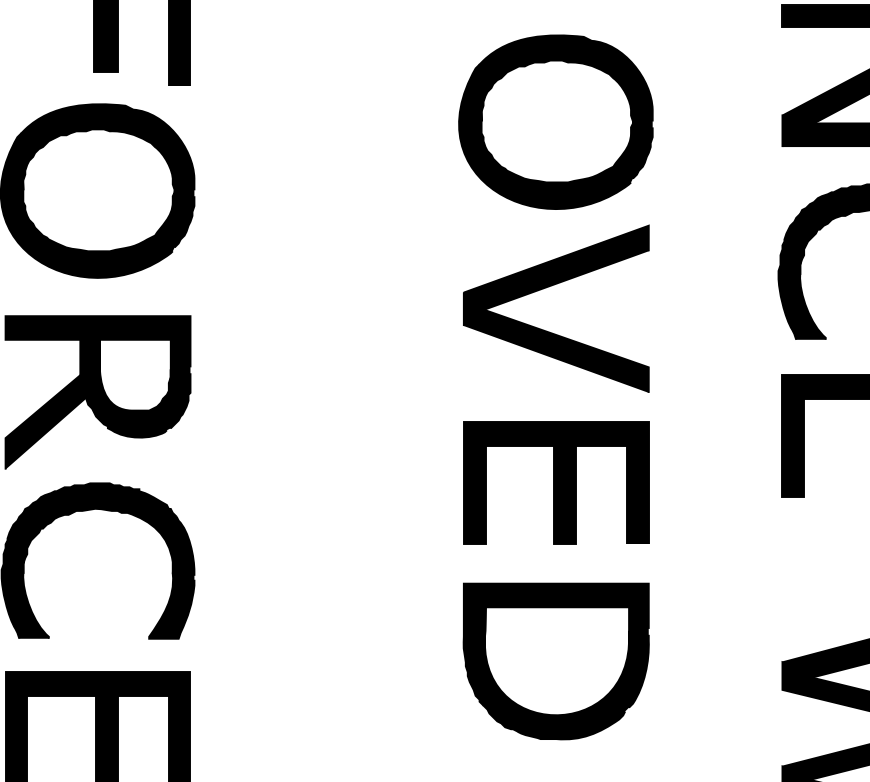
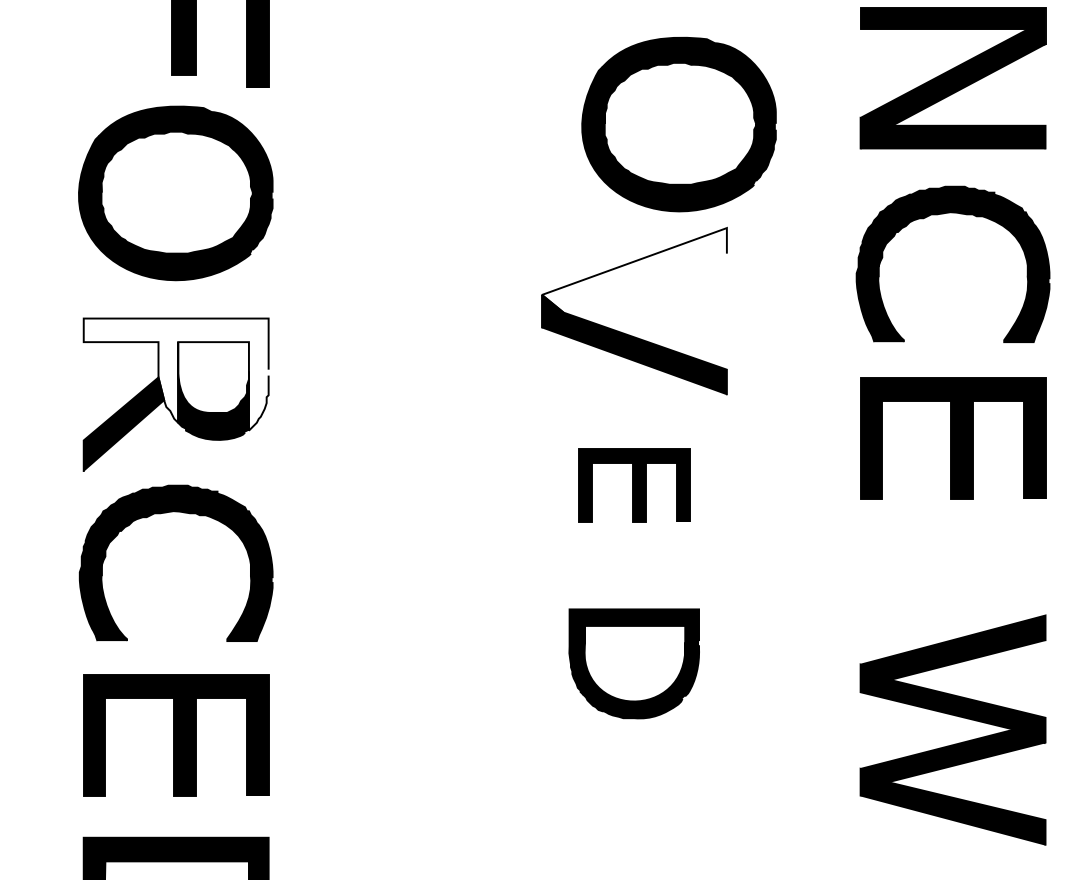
part: (555, 122) -> (678, 124), moved
fill: (556, 268) -> (634, 270), removed
fill: (97, 372) -> (175, 374), removed
part: (556, 483) -> (634, 485), size x0.6
part: (555, 661) -> (633, 663), size x0.7

